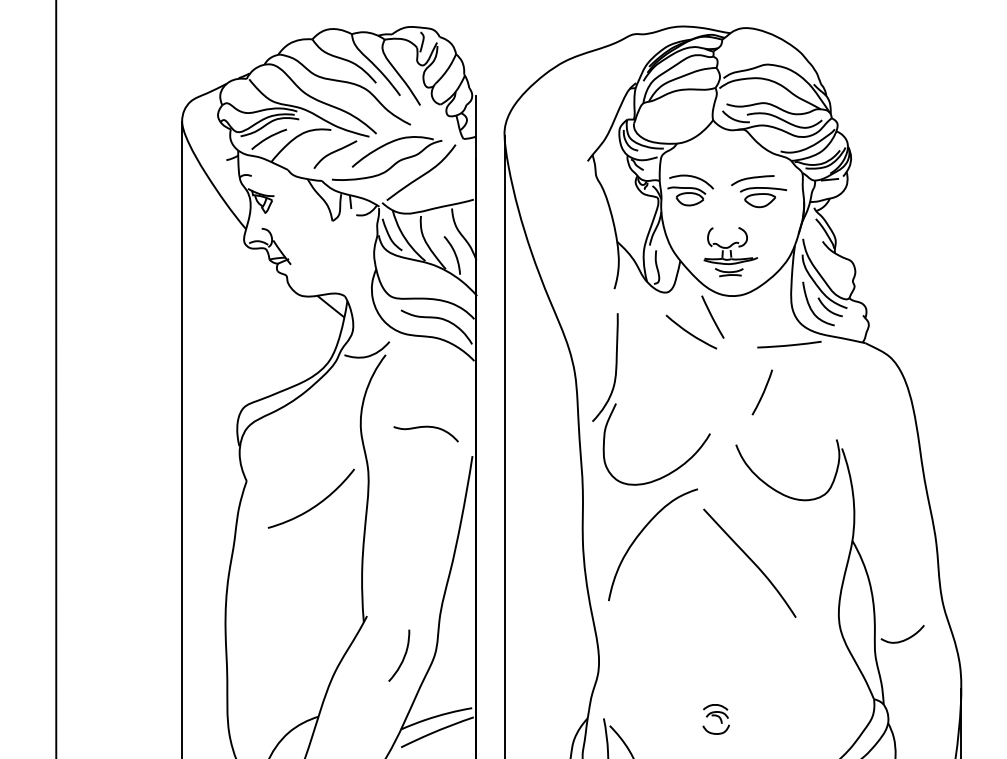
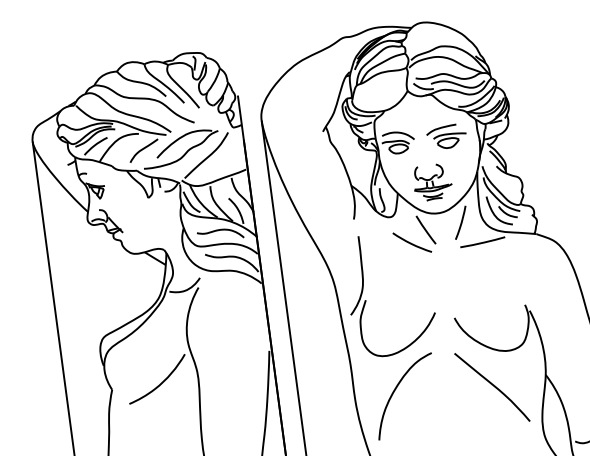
curve: (762, 392) -> (460, 222), moved
curve: (425, 427) -> (219, 230), moved
curve: (314, 505) -> (160, 383), moved
curve: (750, 560) -> (492, 385), moved

